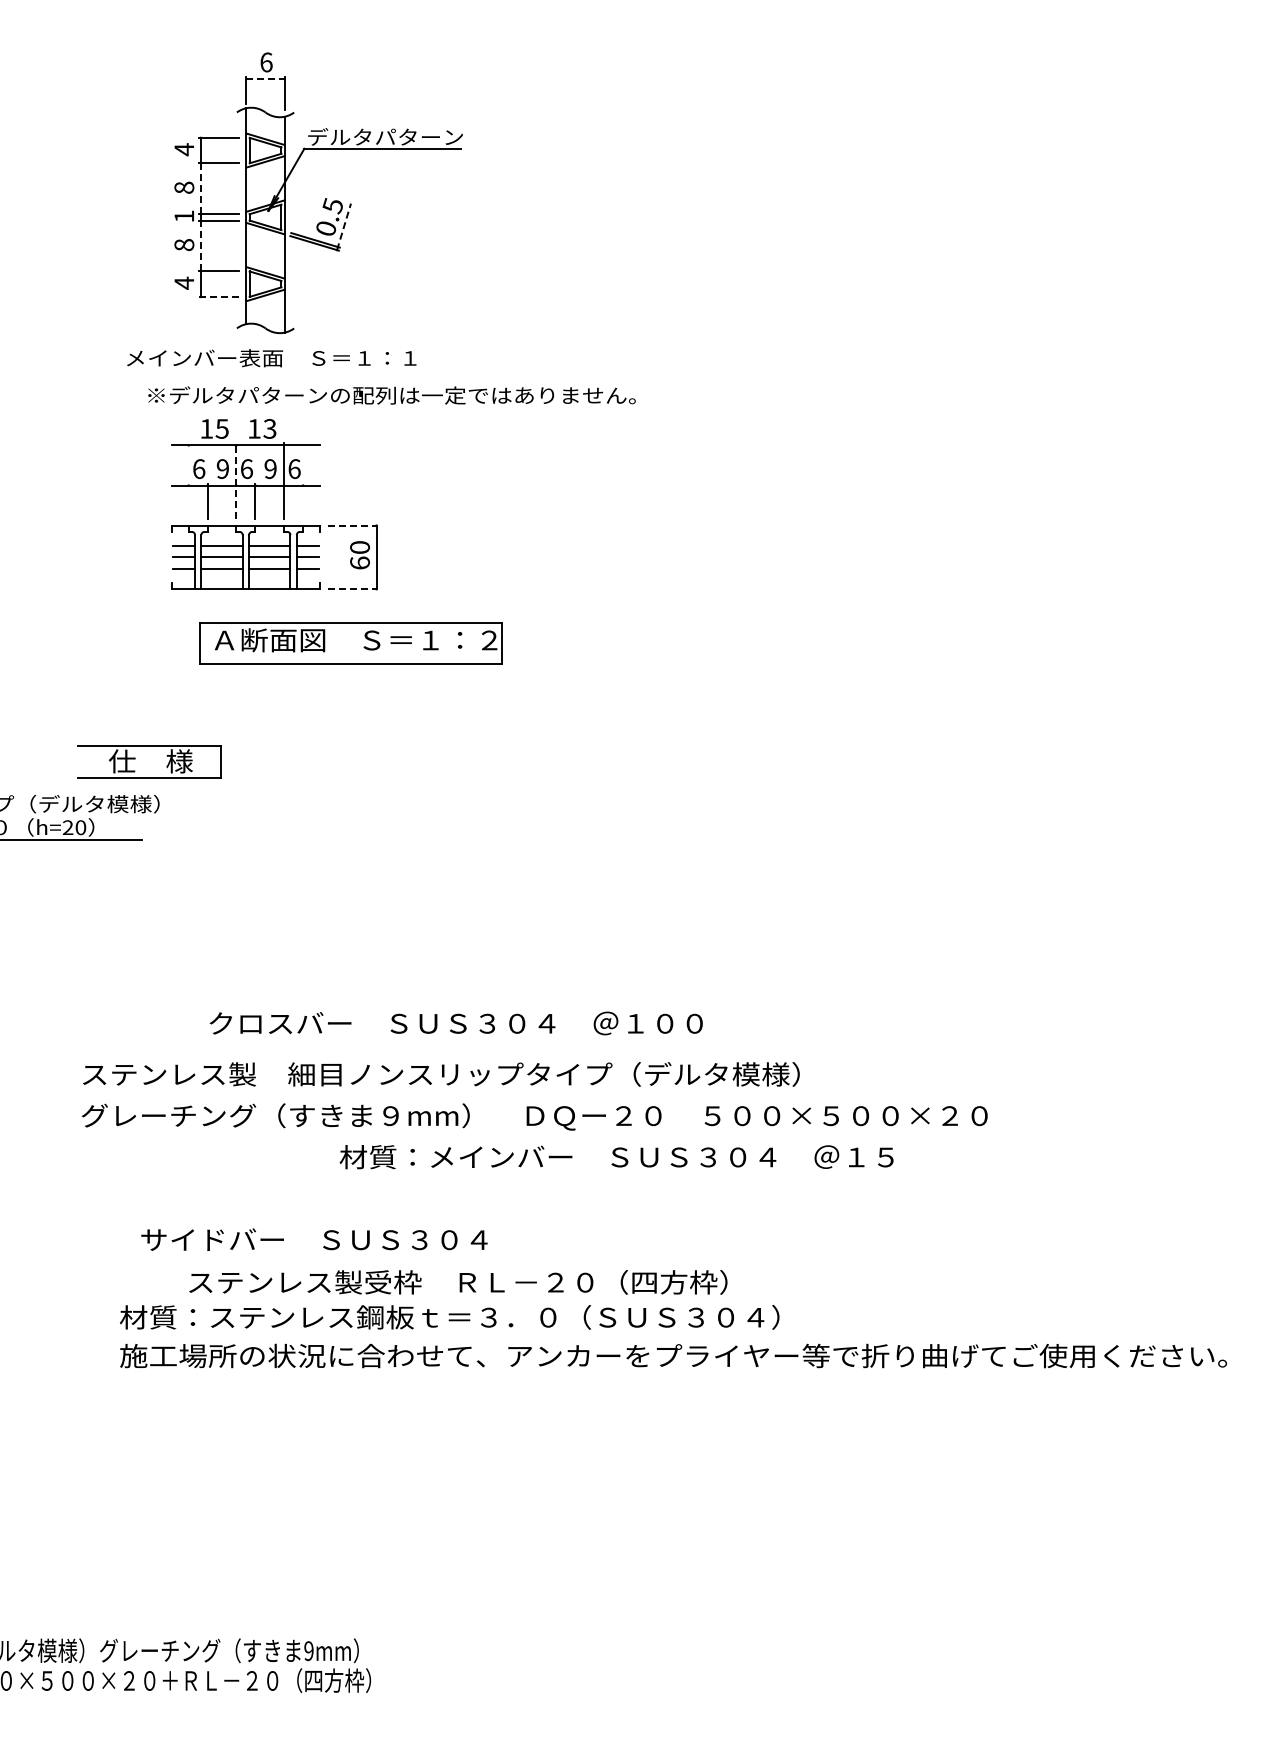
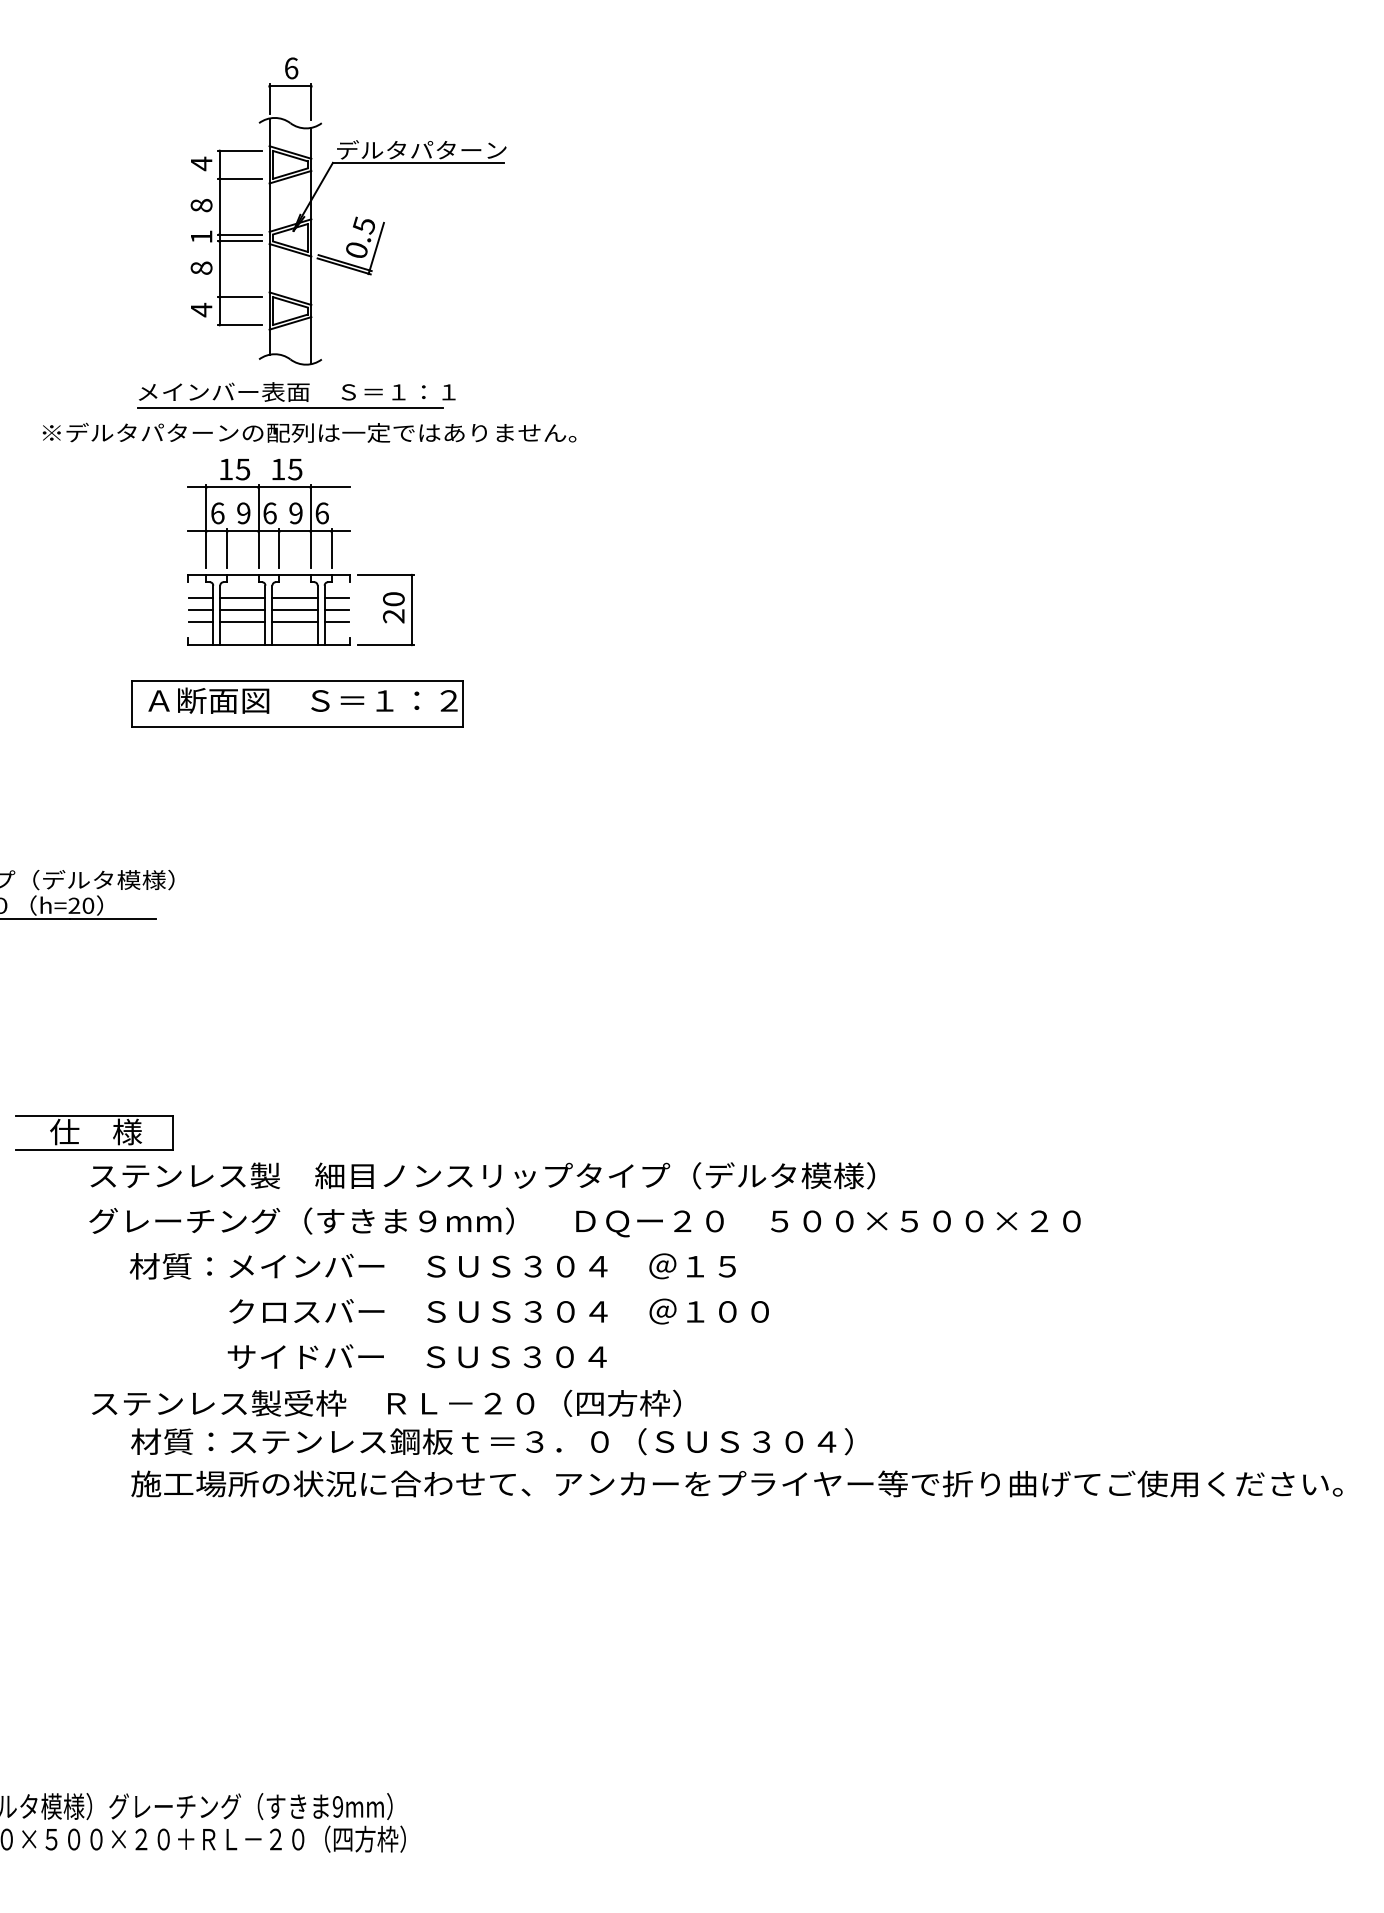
line: (266, 78) -> (291, 85), dashed -> solid
line: (200, 188) -> (219, 206), dashed -> solid
line: (344, 226) -> (376, 247), dashed -> solid
line: (200, 245) -> (219, 268), dashed -> solid
line: (218, 296) -> (238, 324), dashed -> solid
line: (265, 372) -> (290, 407), added
text: (391, 395) -> (308, 432), moved
text: (270, 428) -> (295, 468), 13 -> 15
line: (188, 480) -> (206, 525), added
line: (236, 481) -> (258, 526), dashed -> solid
line: (303, 500) -> (331, 547), added
line: (353, 525) -> (386, 575), dashed -> solid
text: (360, 562) -> (394, 615), 60 -> 20
line: (353, 589) -> (386, 645), dashed -> solid
part: (350, 643) -> (296, 704), moved
part: (135, 759) -> (79, 1129), moved
text: (455, 1023) -> (498, 1311), moved
text: (616, 1157) -> (432, 1266), moved
text: (314, 1239) -> (417, 1356), moved
text: (458, 1282) -> (386, 1403), moved

